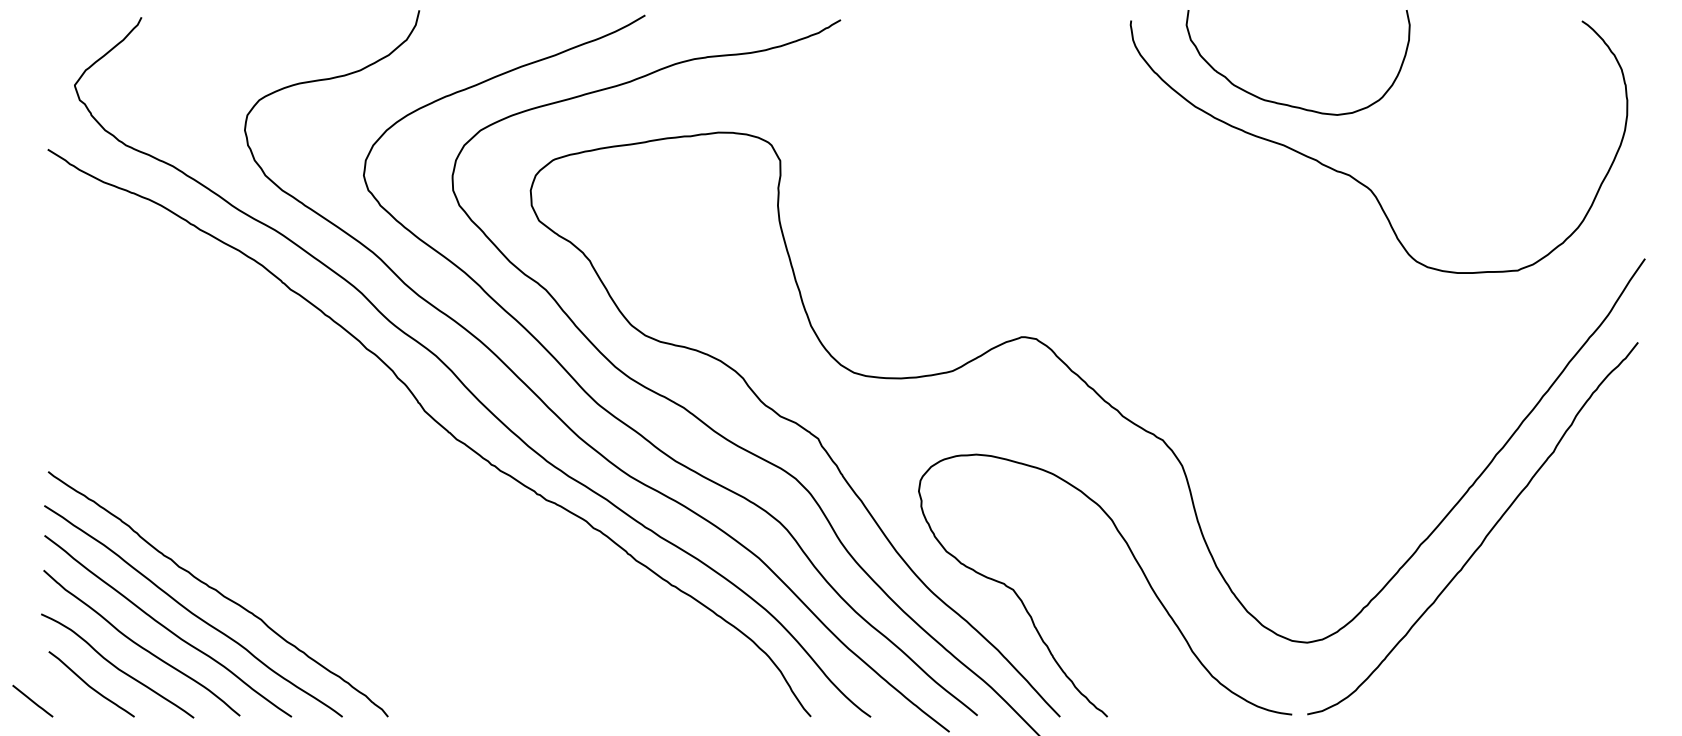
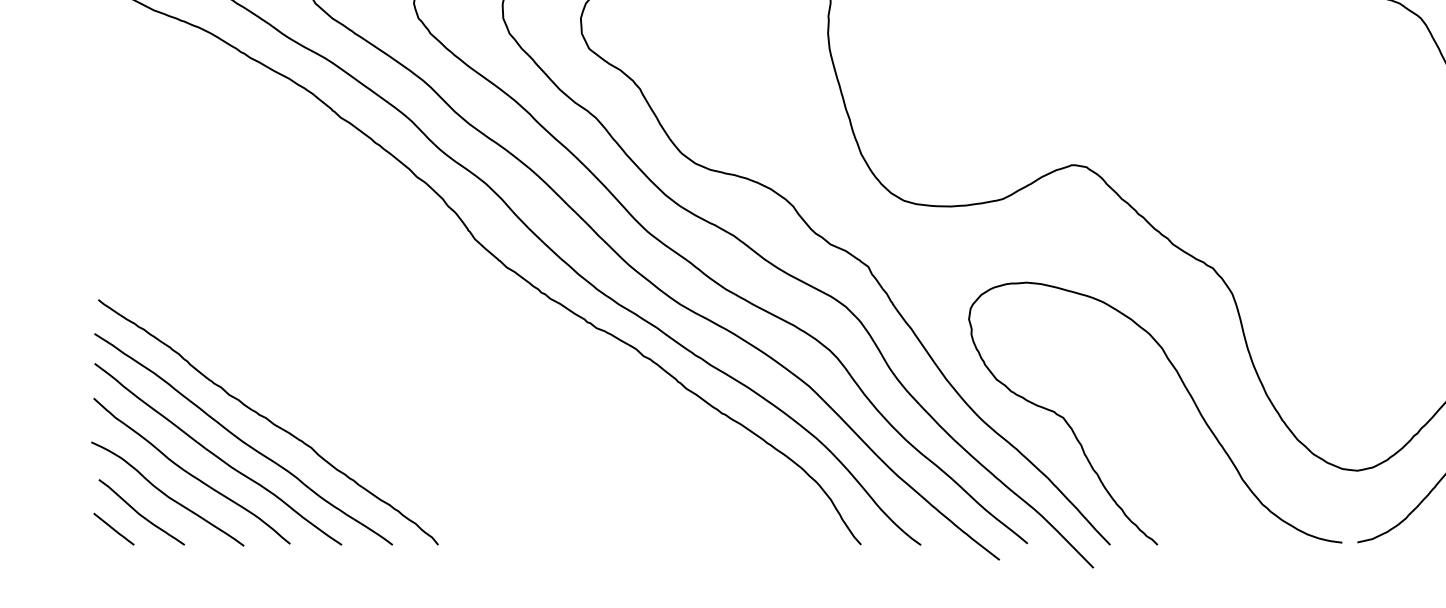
line: (32, 700) -> (113, 528), moved

